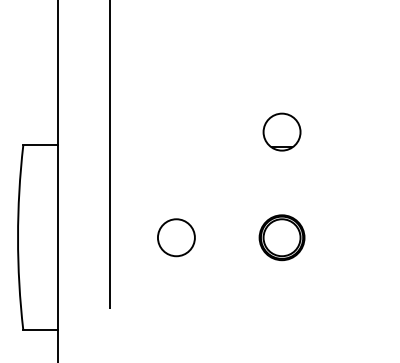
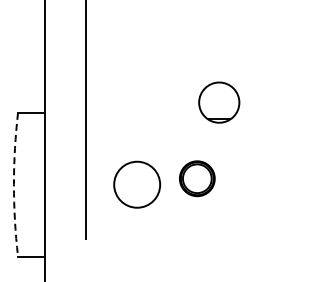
part: (282, 132) -> (219, 102), size x1.4
arc: (17, 237) -> (13, 184), solid -> dashed
circle: (175, 237) -> (136, 184), size x1.6
part: (282, 237) -> (197, 178), moved

